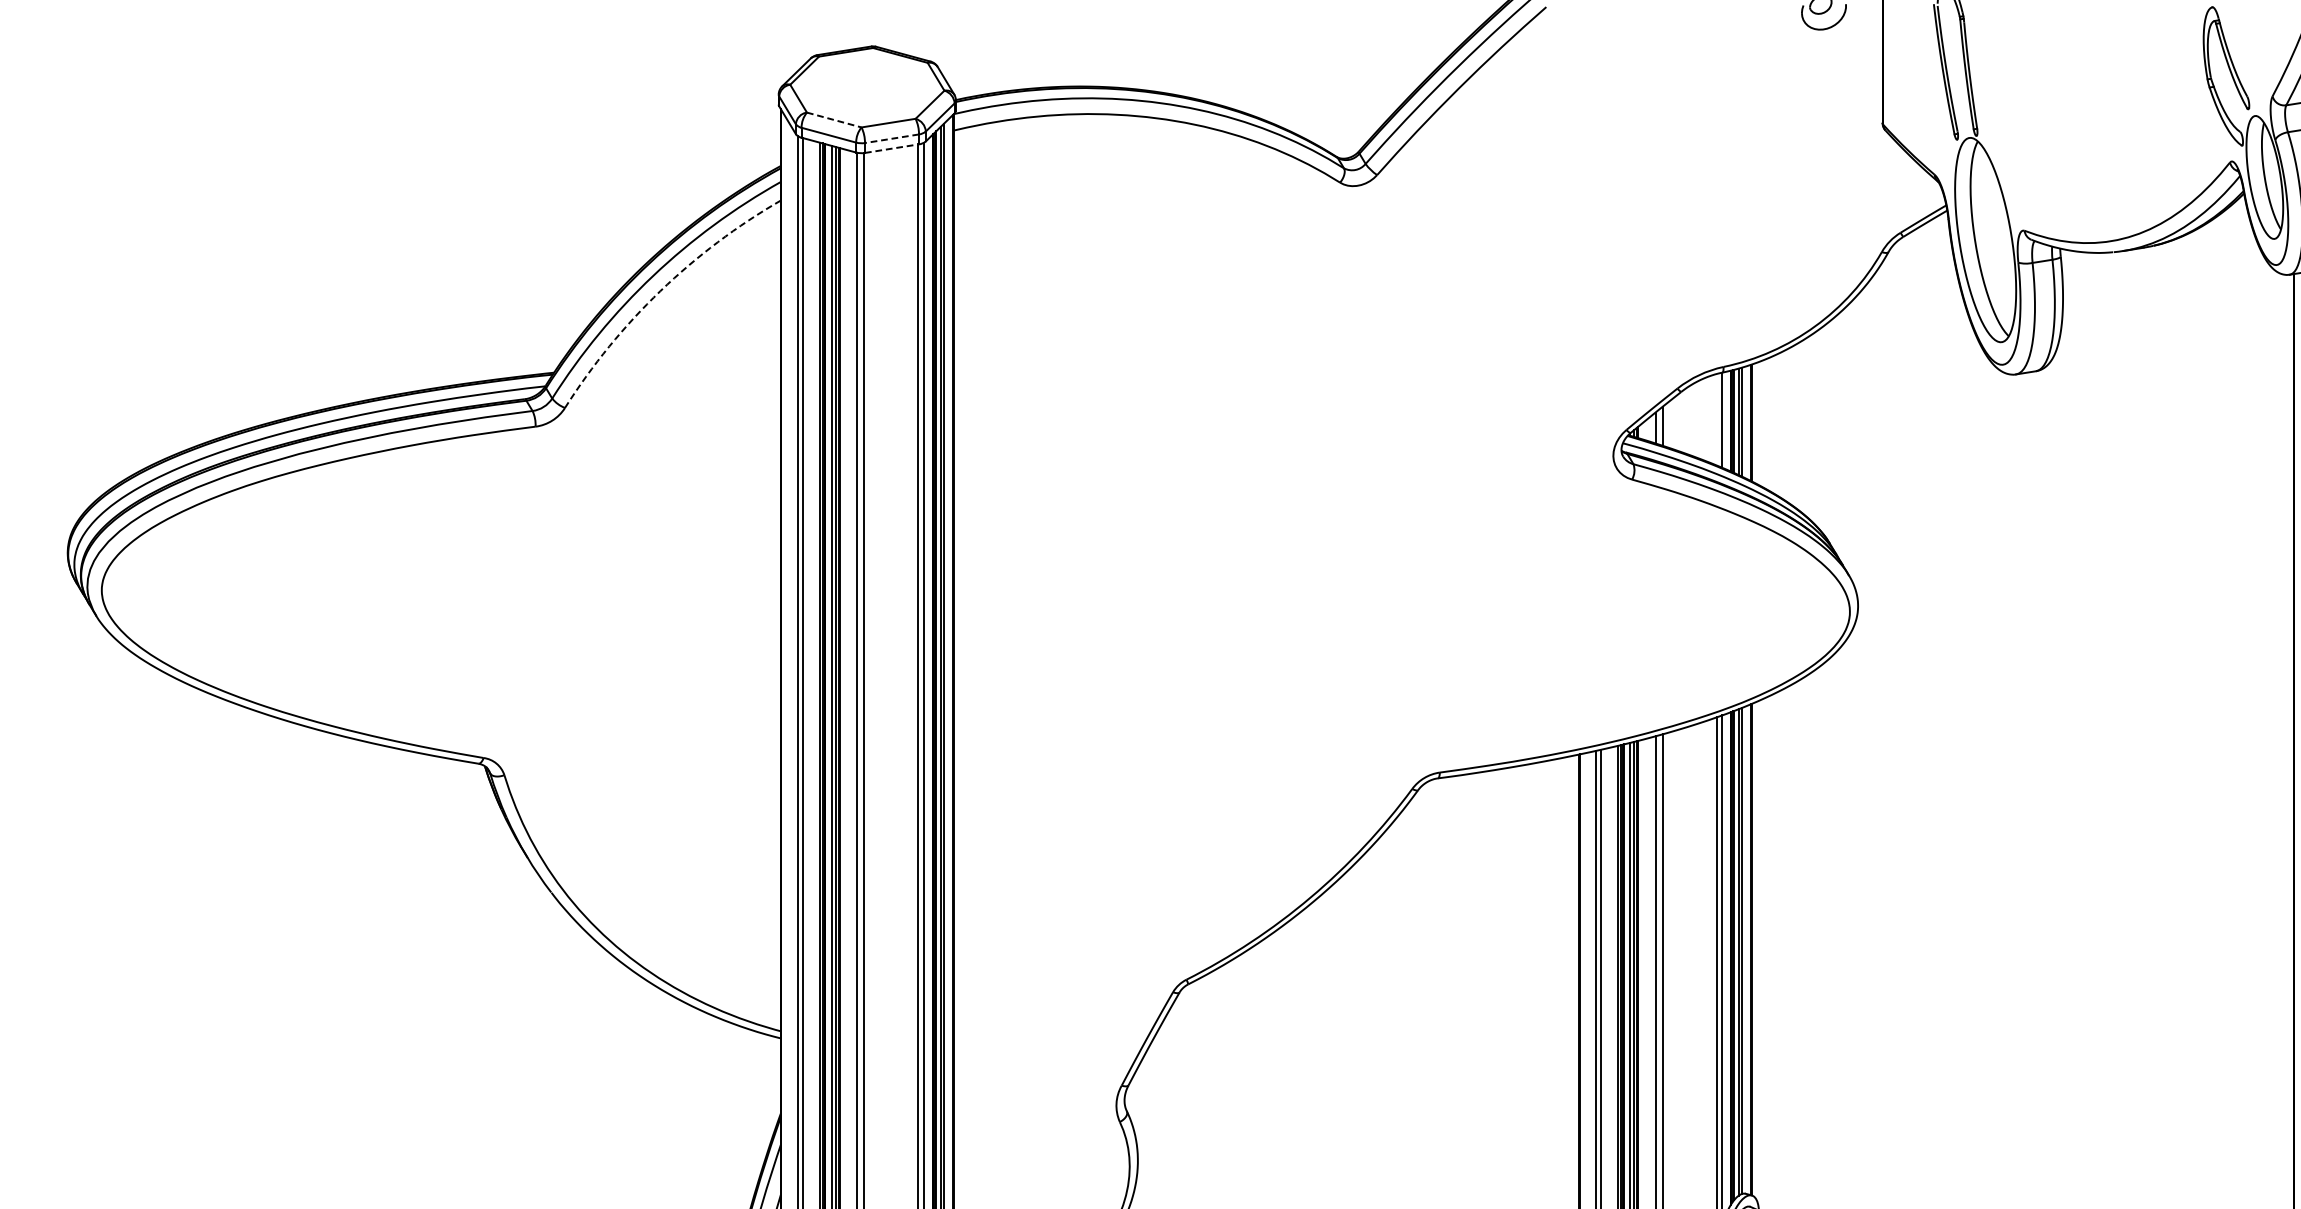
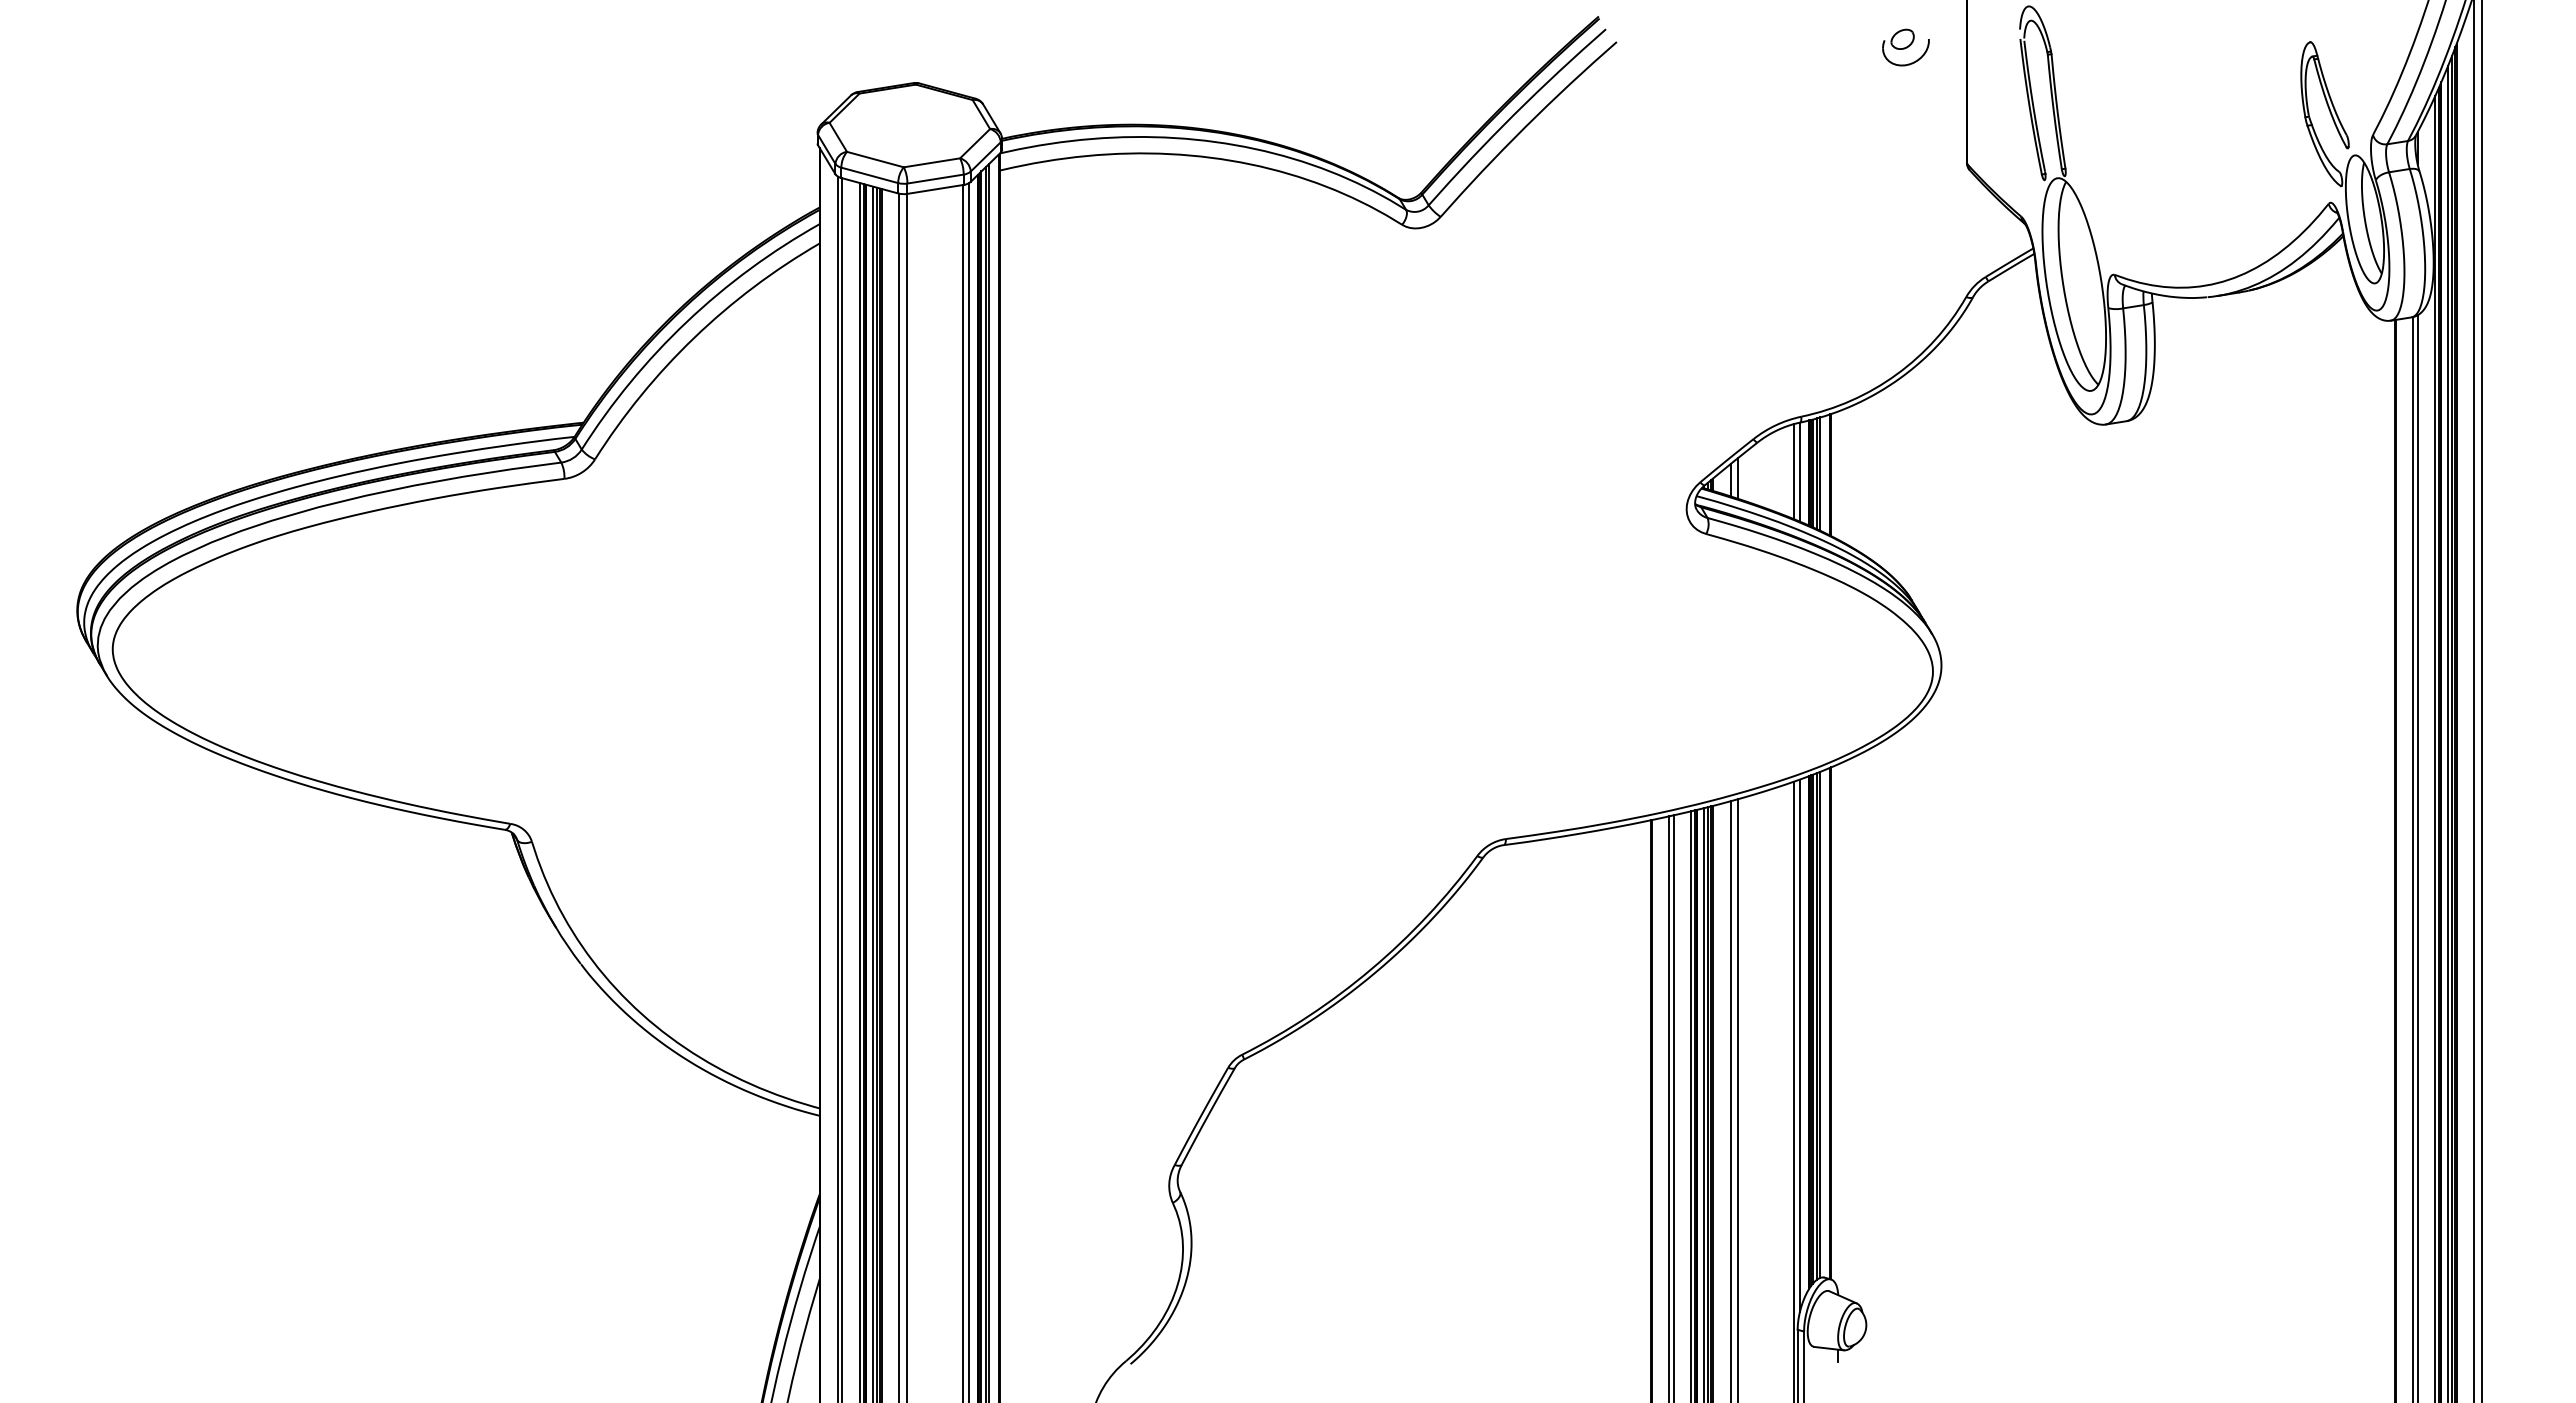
line: (834, 119) -> (875, 159), dashed -> solid
line: (891, 139) -> (935, 179), dashed -> solid
line: (892, 148) -> (936, 189), dashed -> solid
arc: (660, 290) -> (694, 337), dashed -> solid
line: (1716, 419) -> (1794, 471), added

